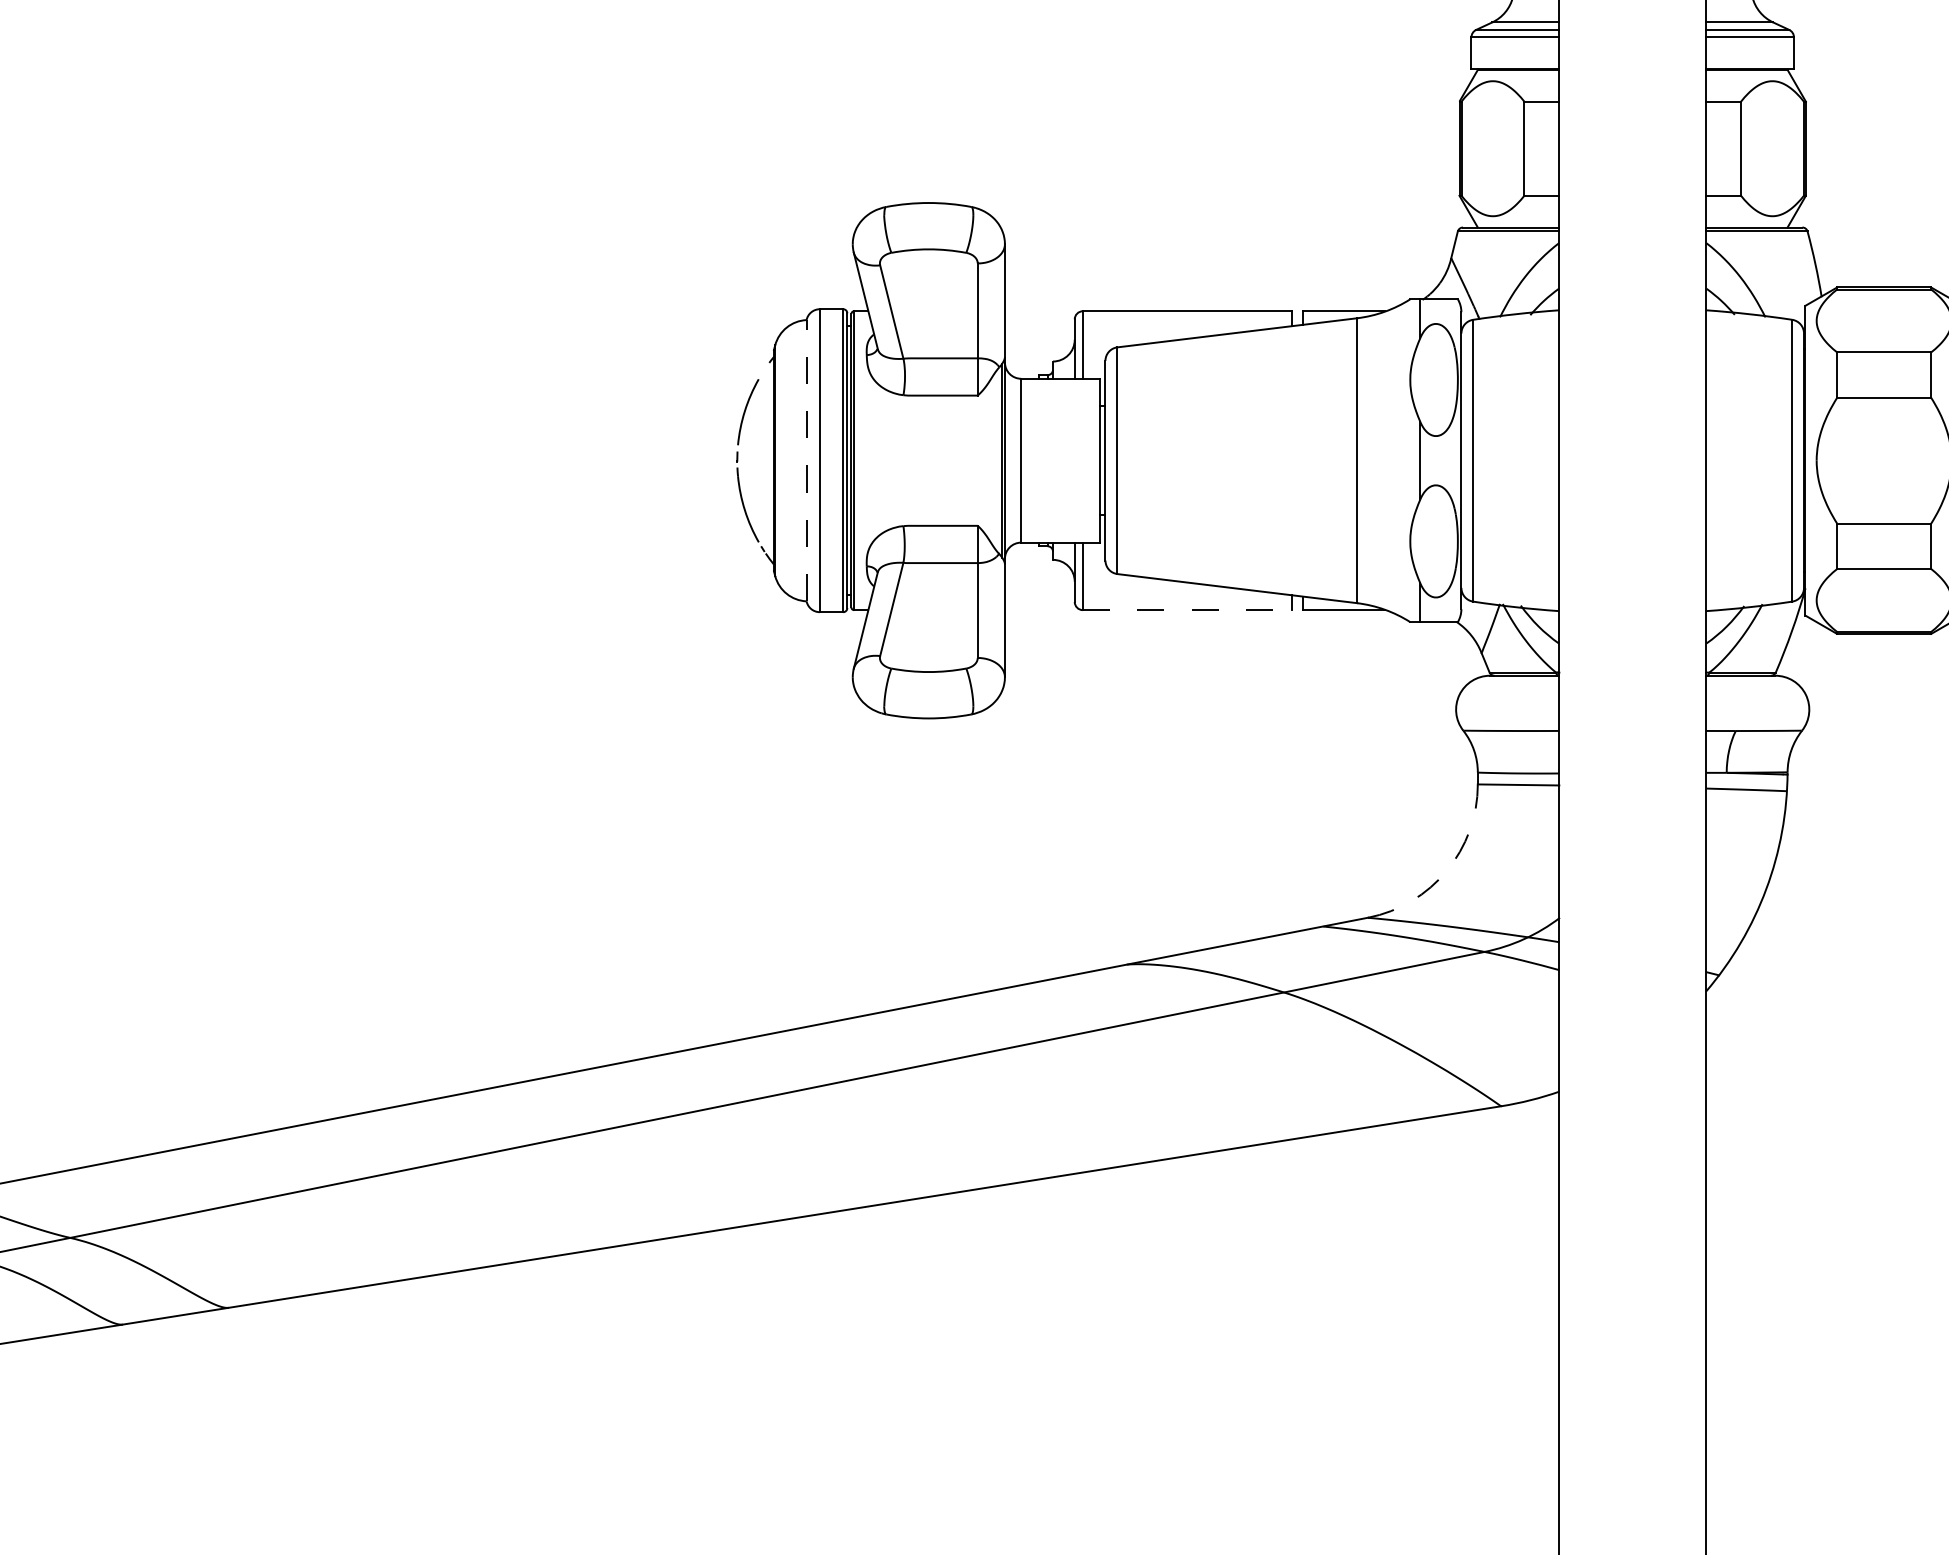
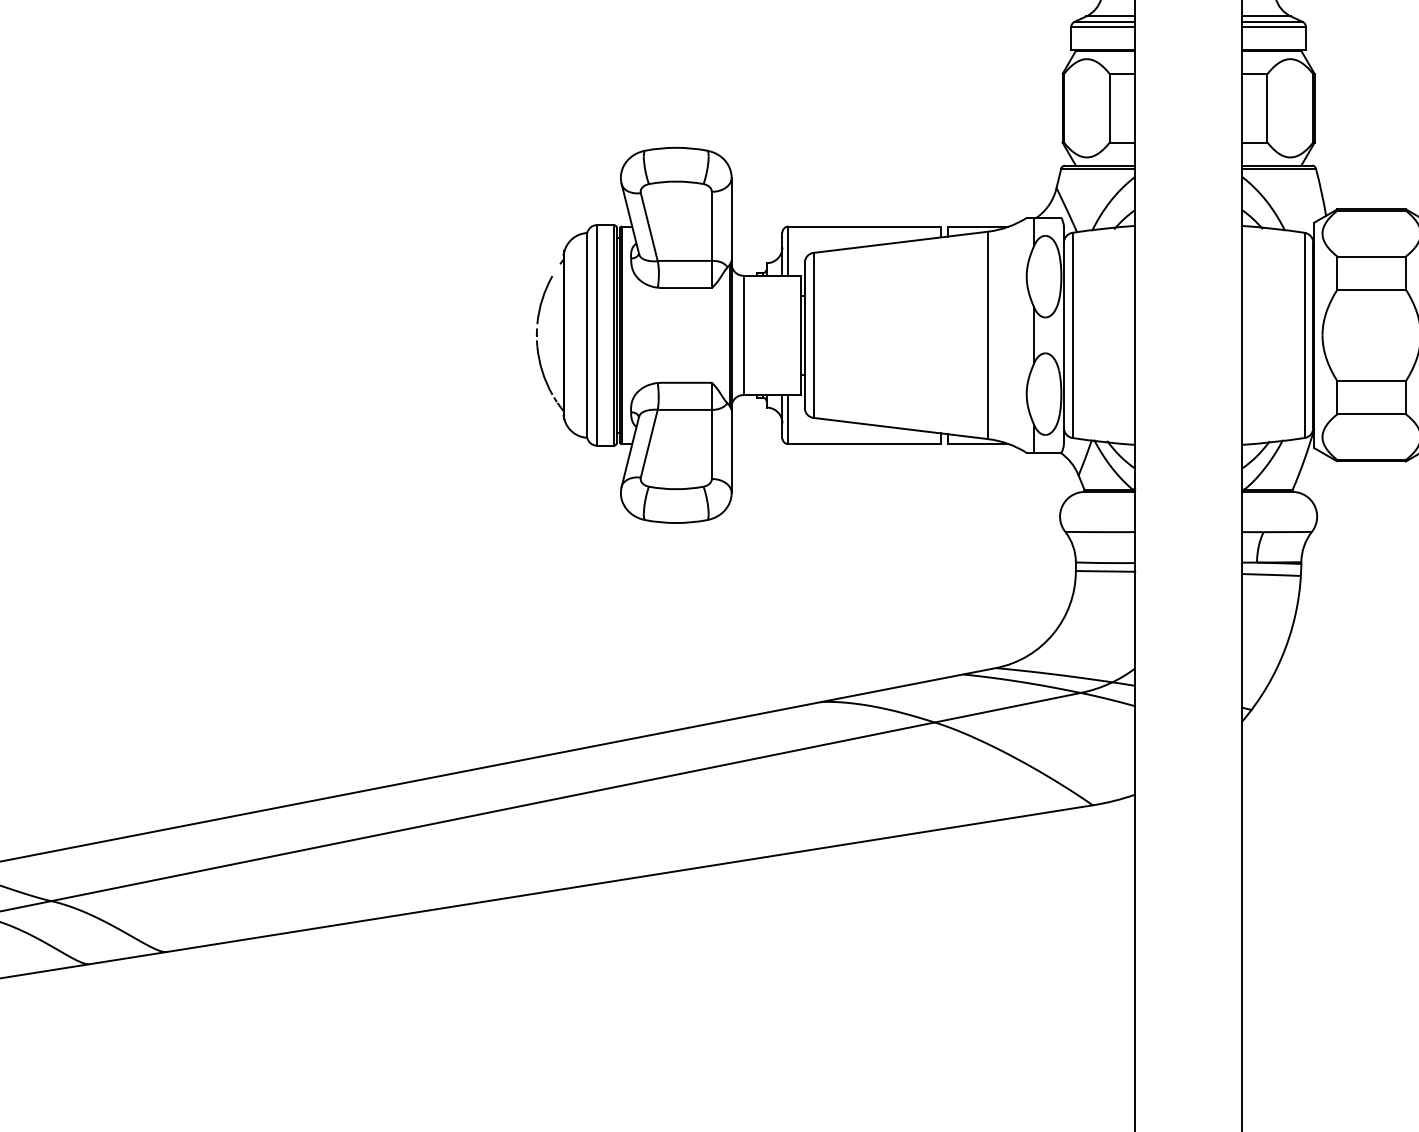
line: (806, 460) -> (587, 335), dashed -> solid
line: (1187, 610) -> (864, 444), dashed -> solid
arc: (1446, 870) -> (1053, 633), dashed -> solid

